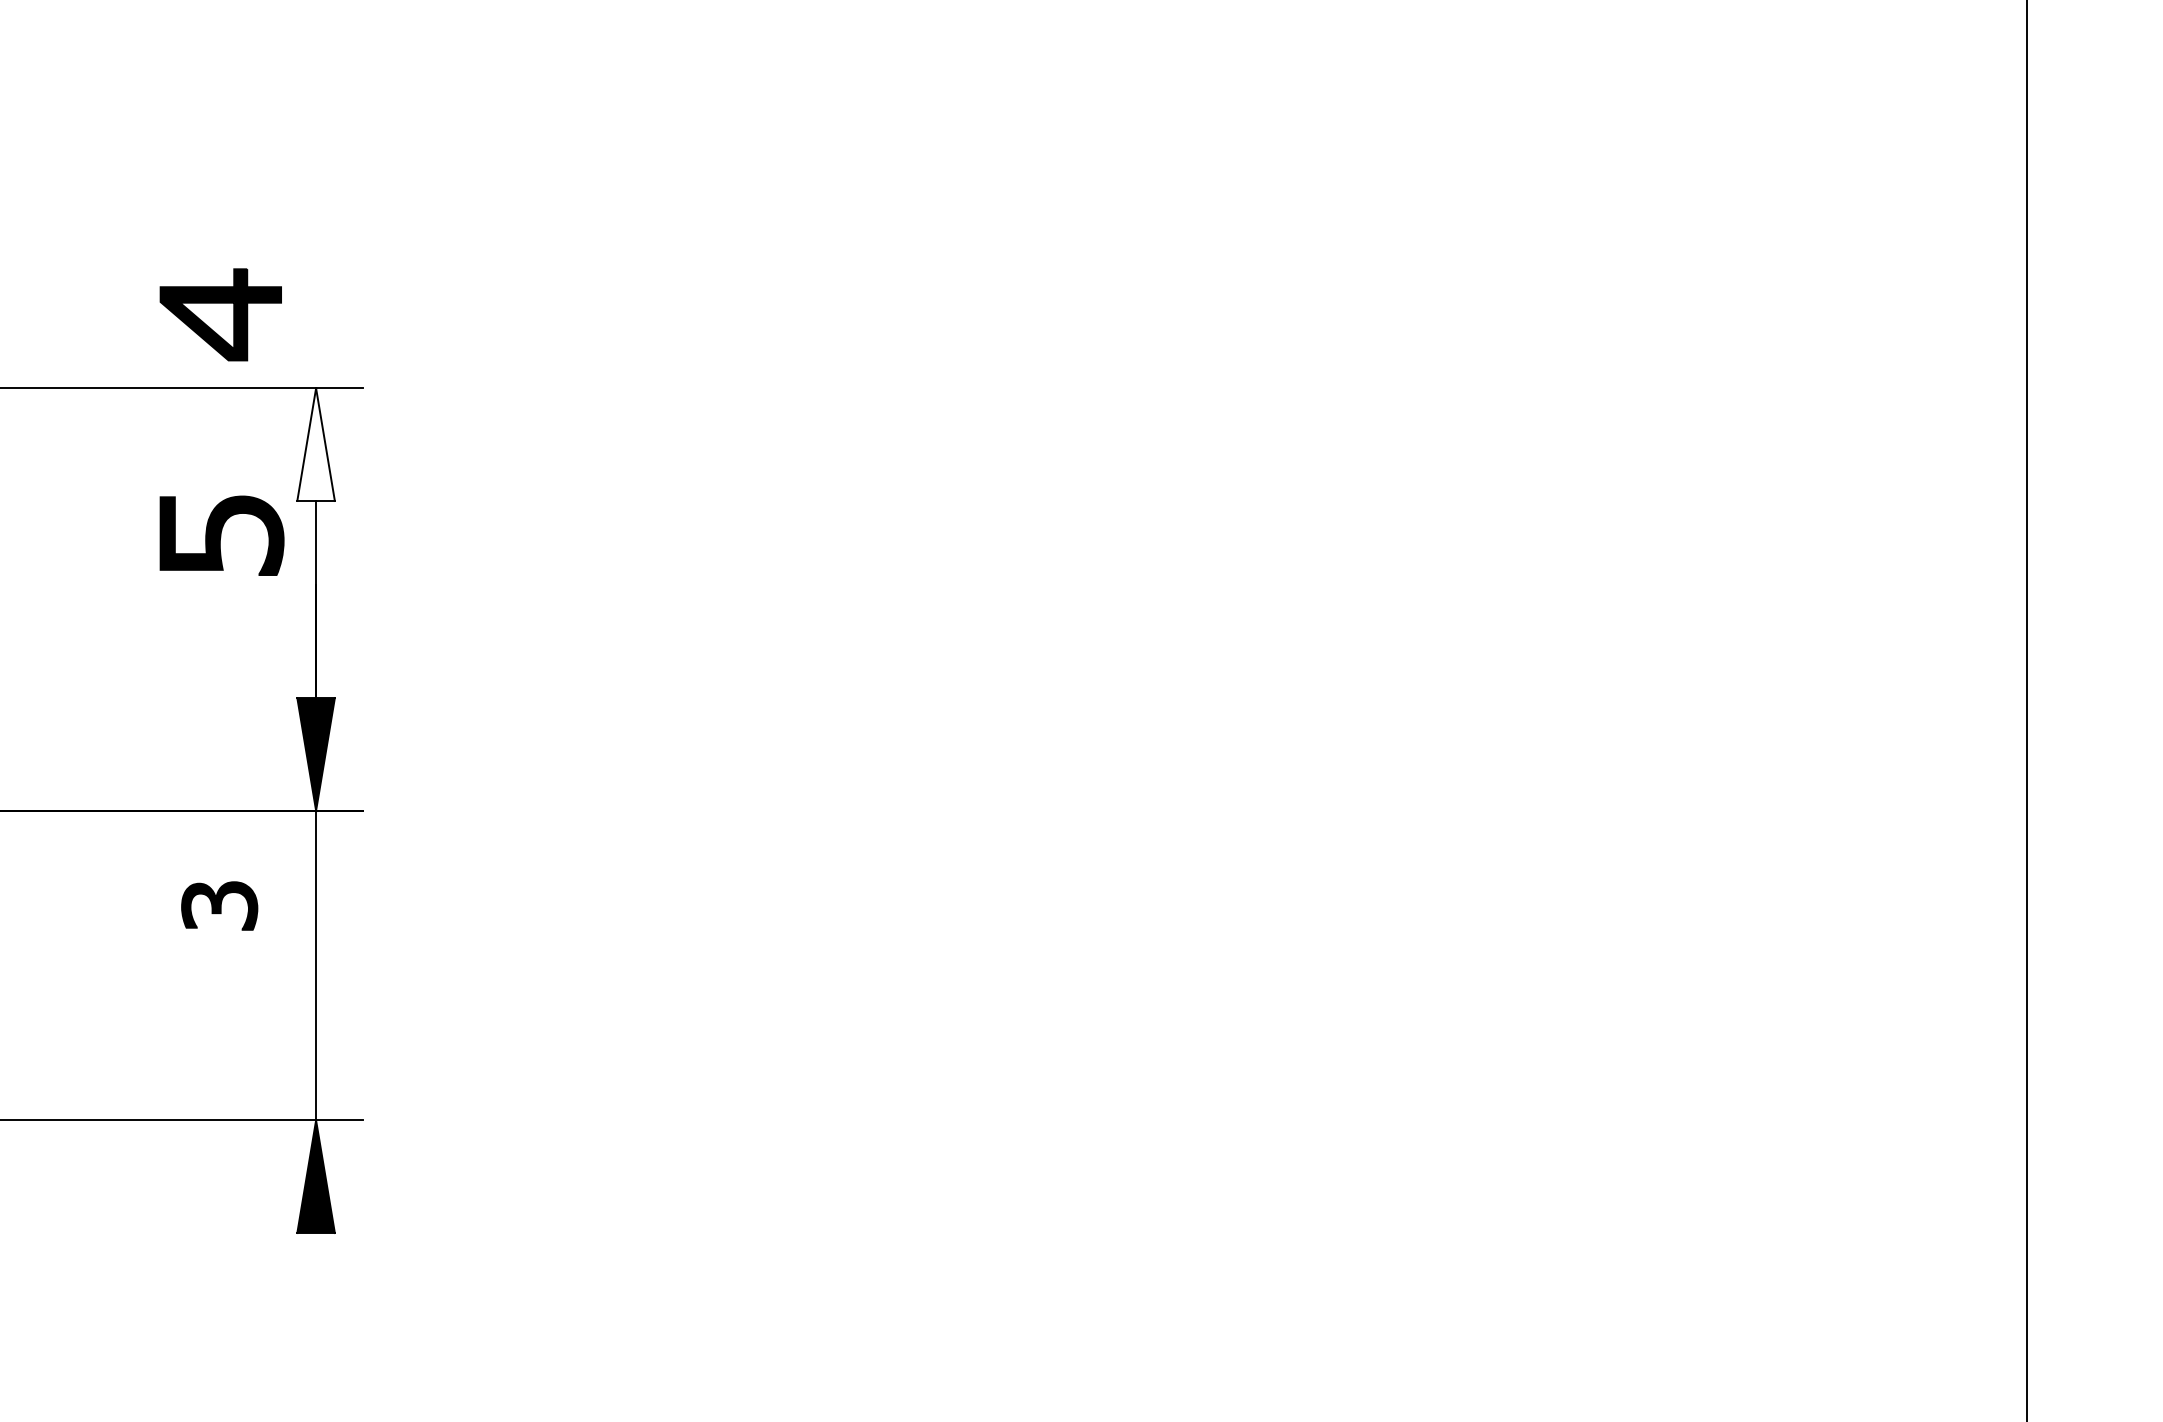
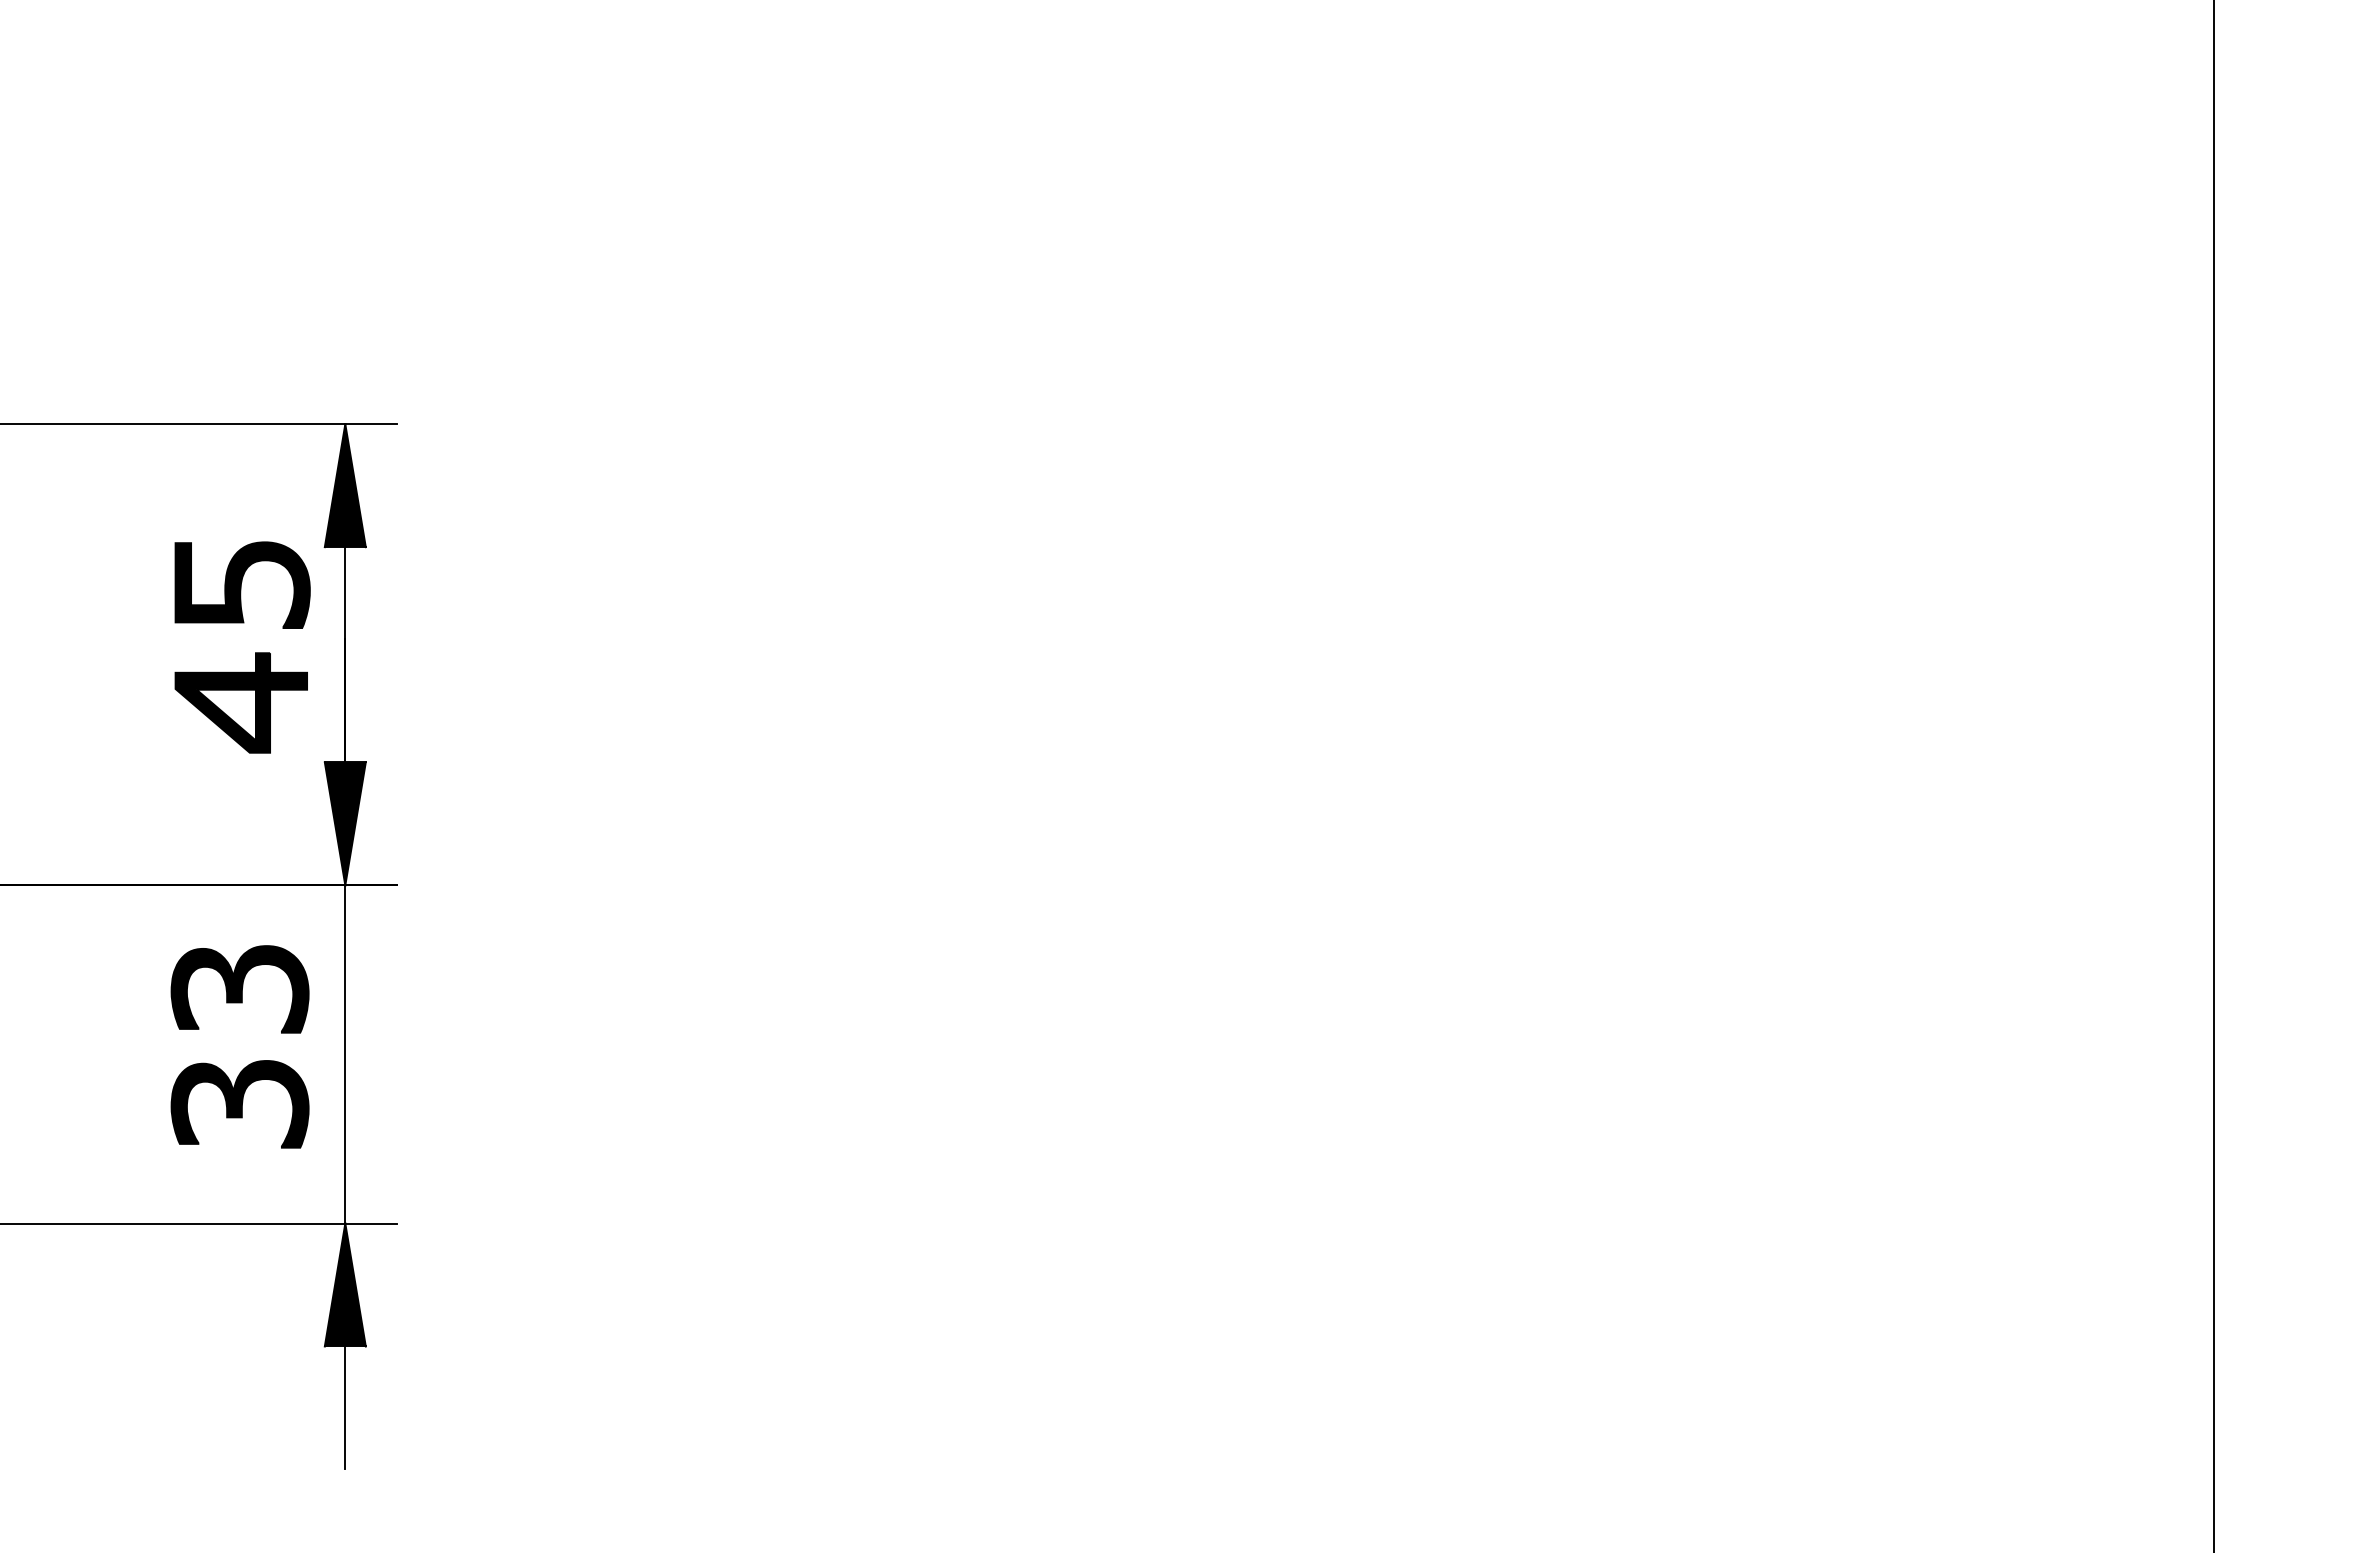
part: (220, 314) -> (240, 702), moved
fill: (315, 444) -> (344, 485), added
part: (219, 906) -> (239, 989), size x1.67
part: (219, 1011) -> (239, 1104), added
line: (316, 1288) -> (345, 1407), added

